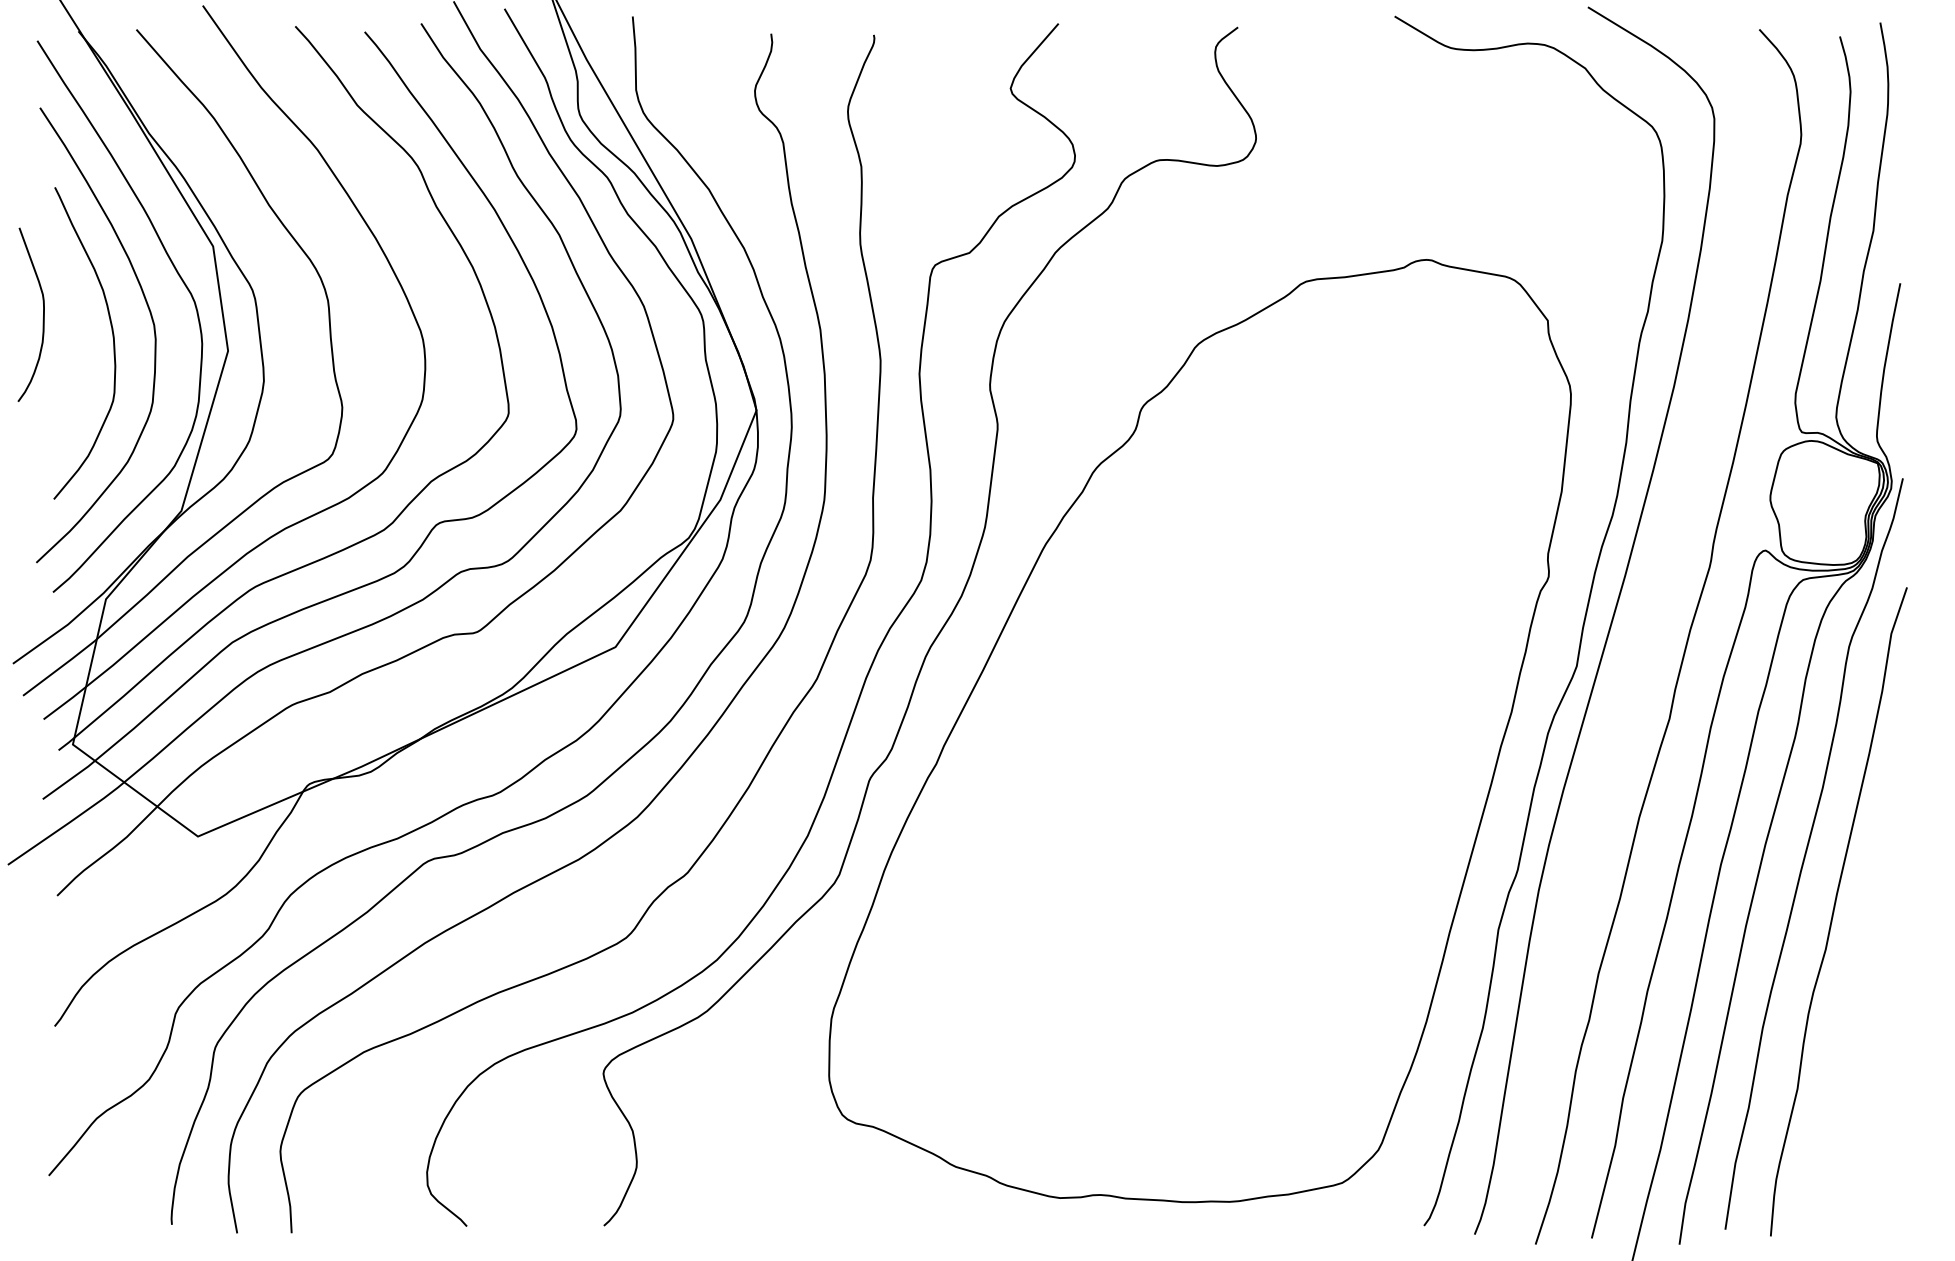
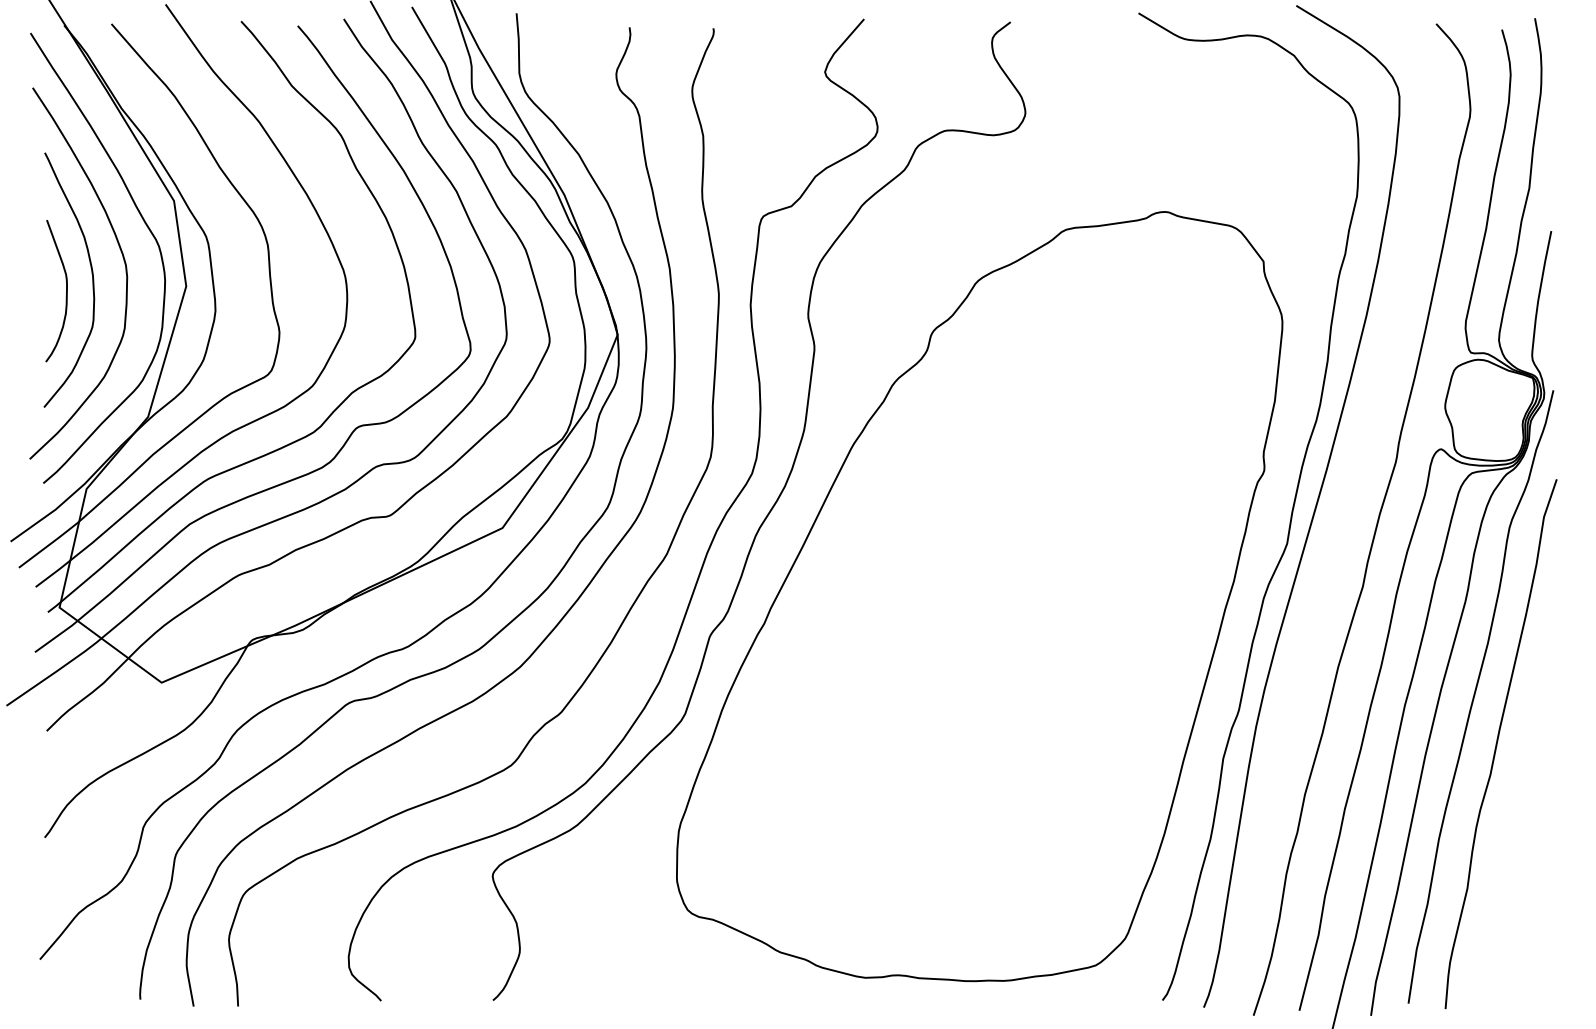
curve: (43, 314) -> (66, 290), moved

